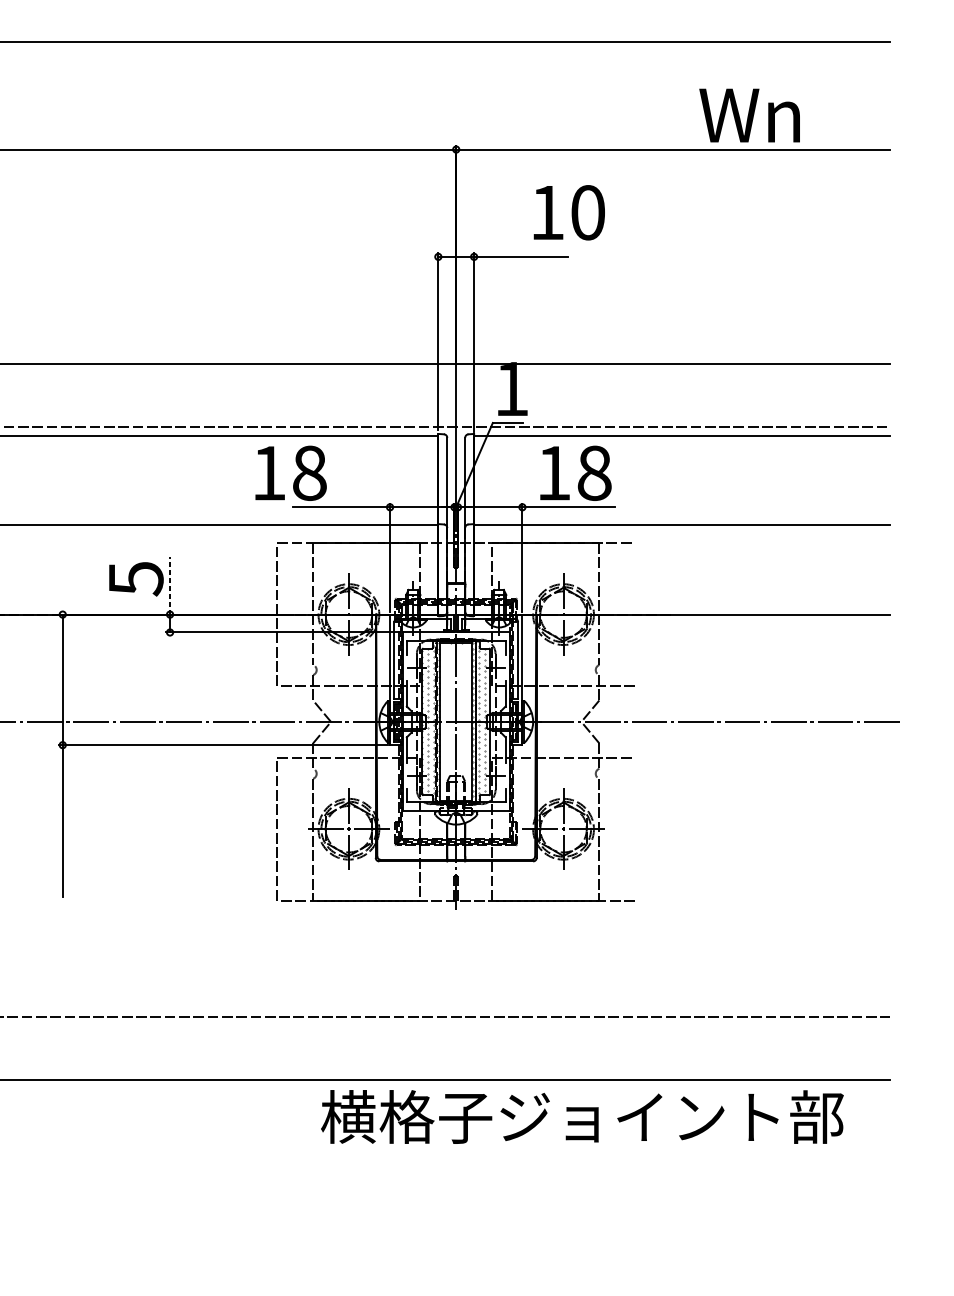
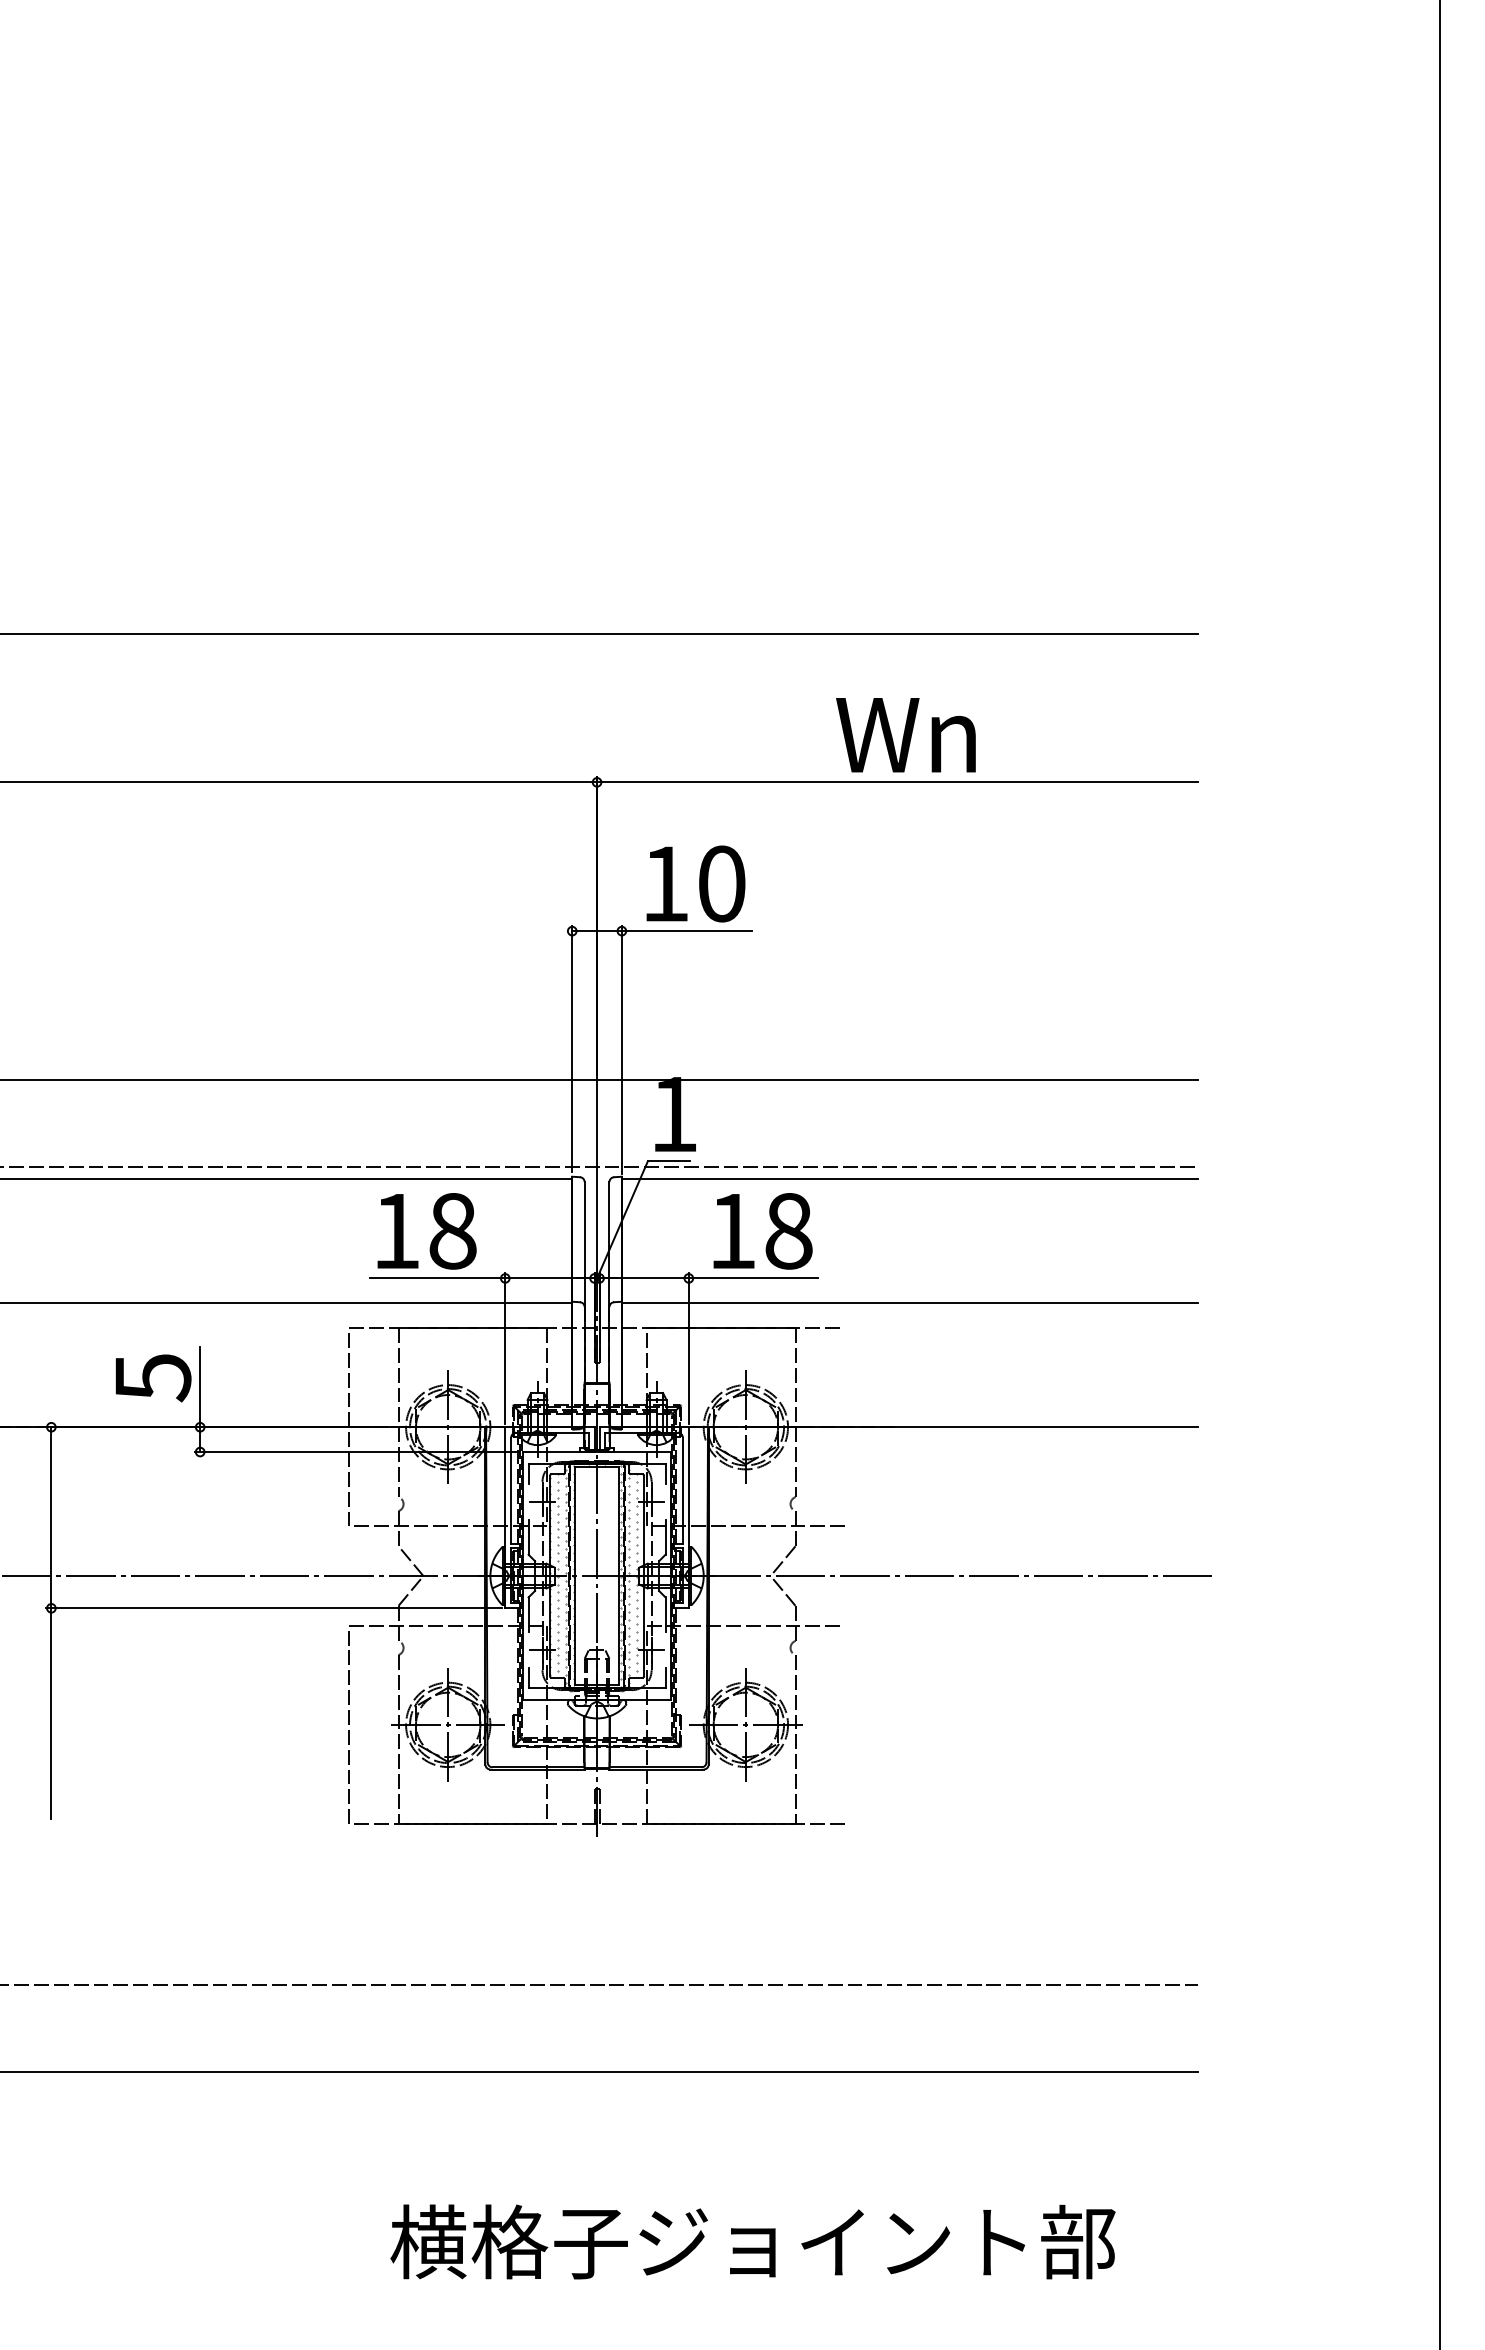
text: (749, 115) -> (905, 735), moved
text: (569, 212) -> (695, 883), moved
text: (290, 473) -> (426, 1231), moved
line: (170, 585) -> (200, 1386), dashed -> solid
text: (582, 1116) -> (752, 2241), moved

